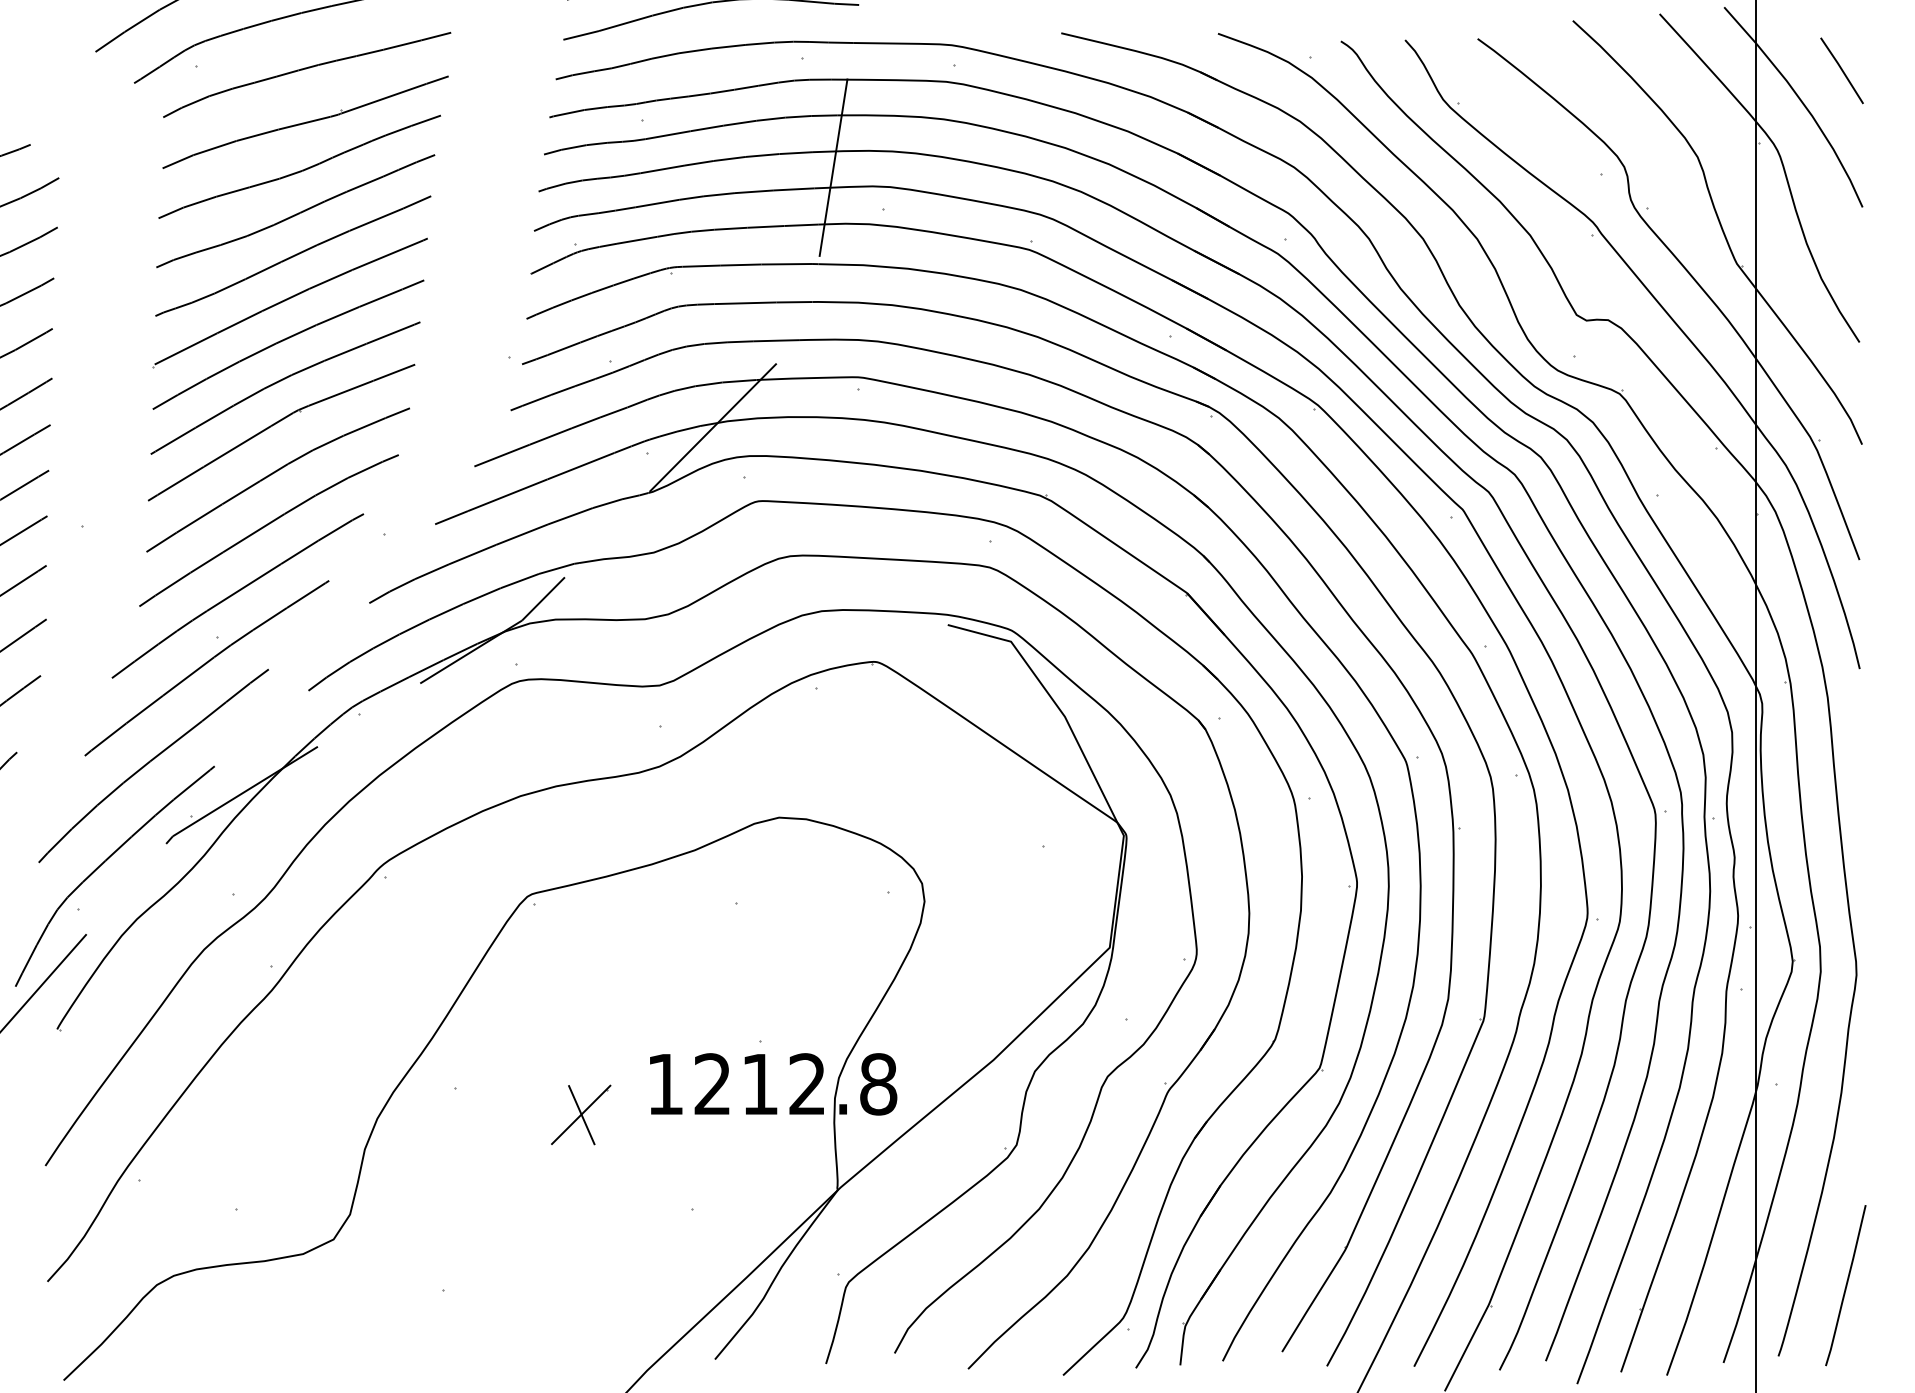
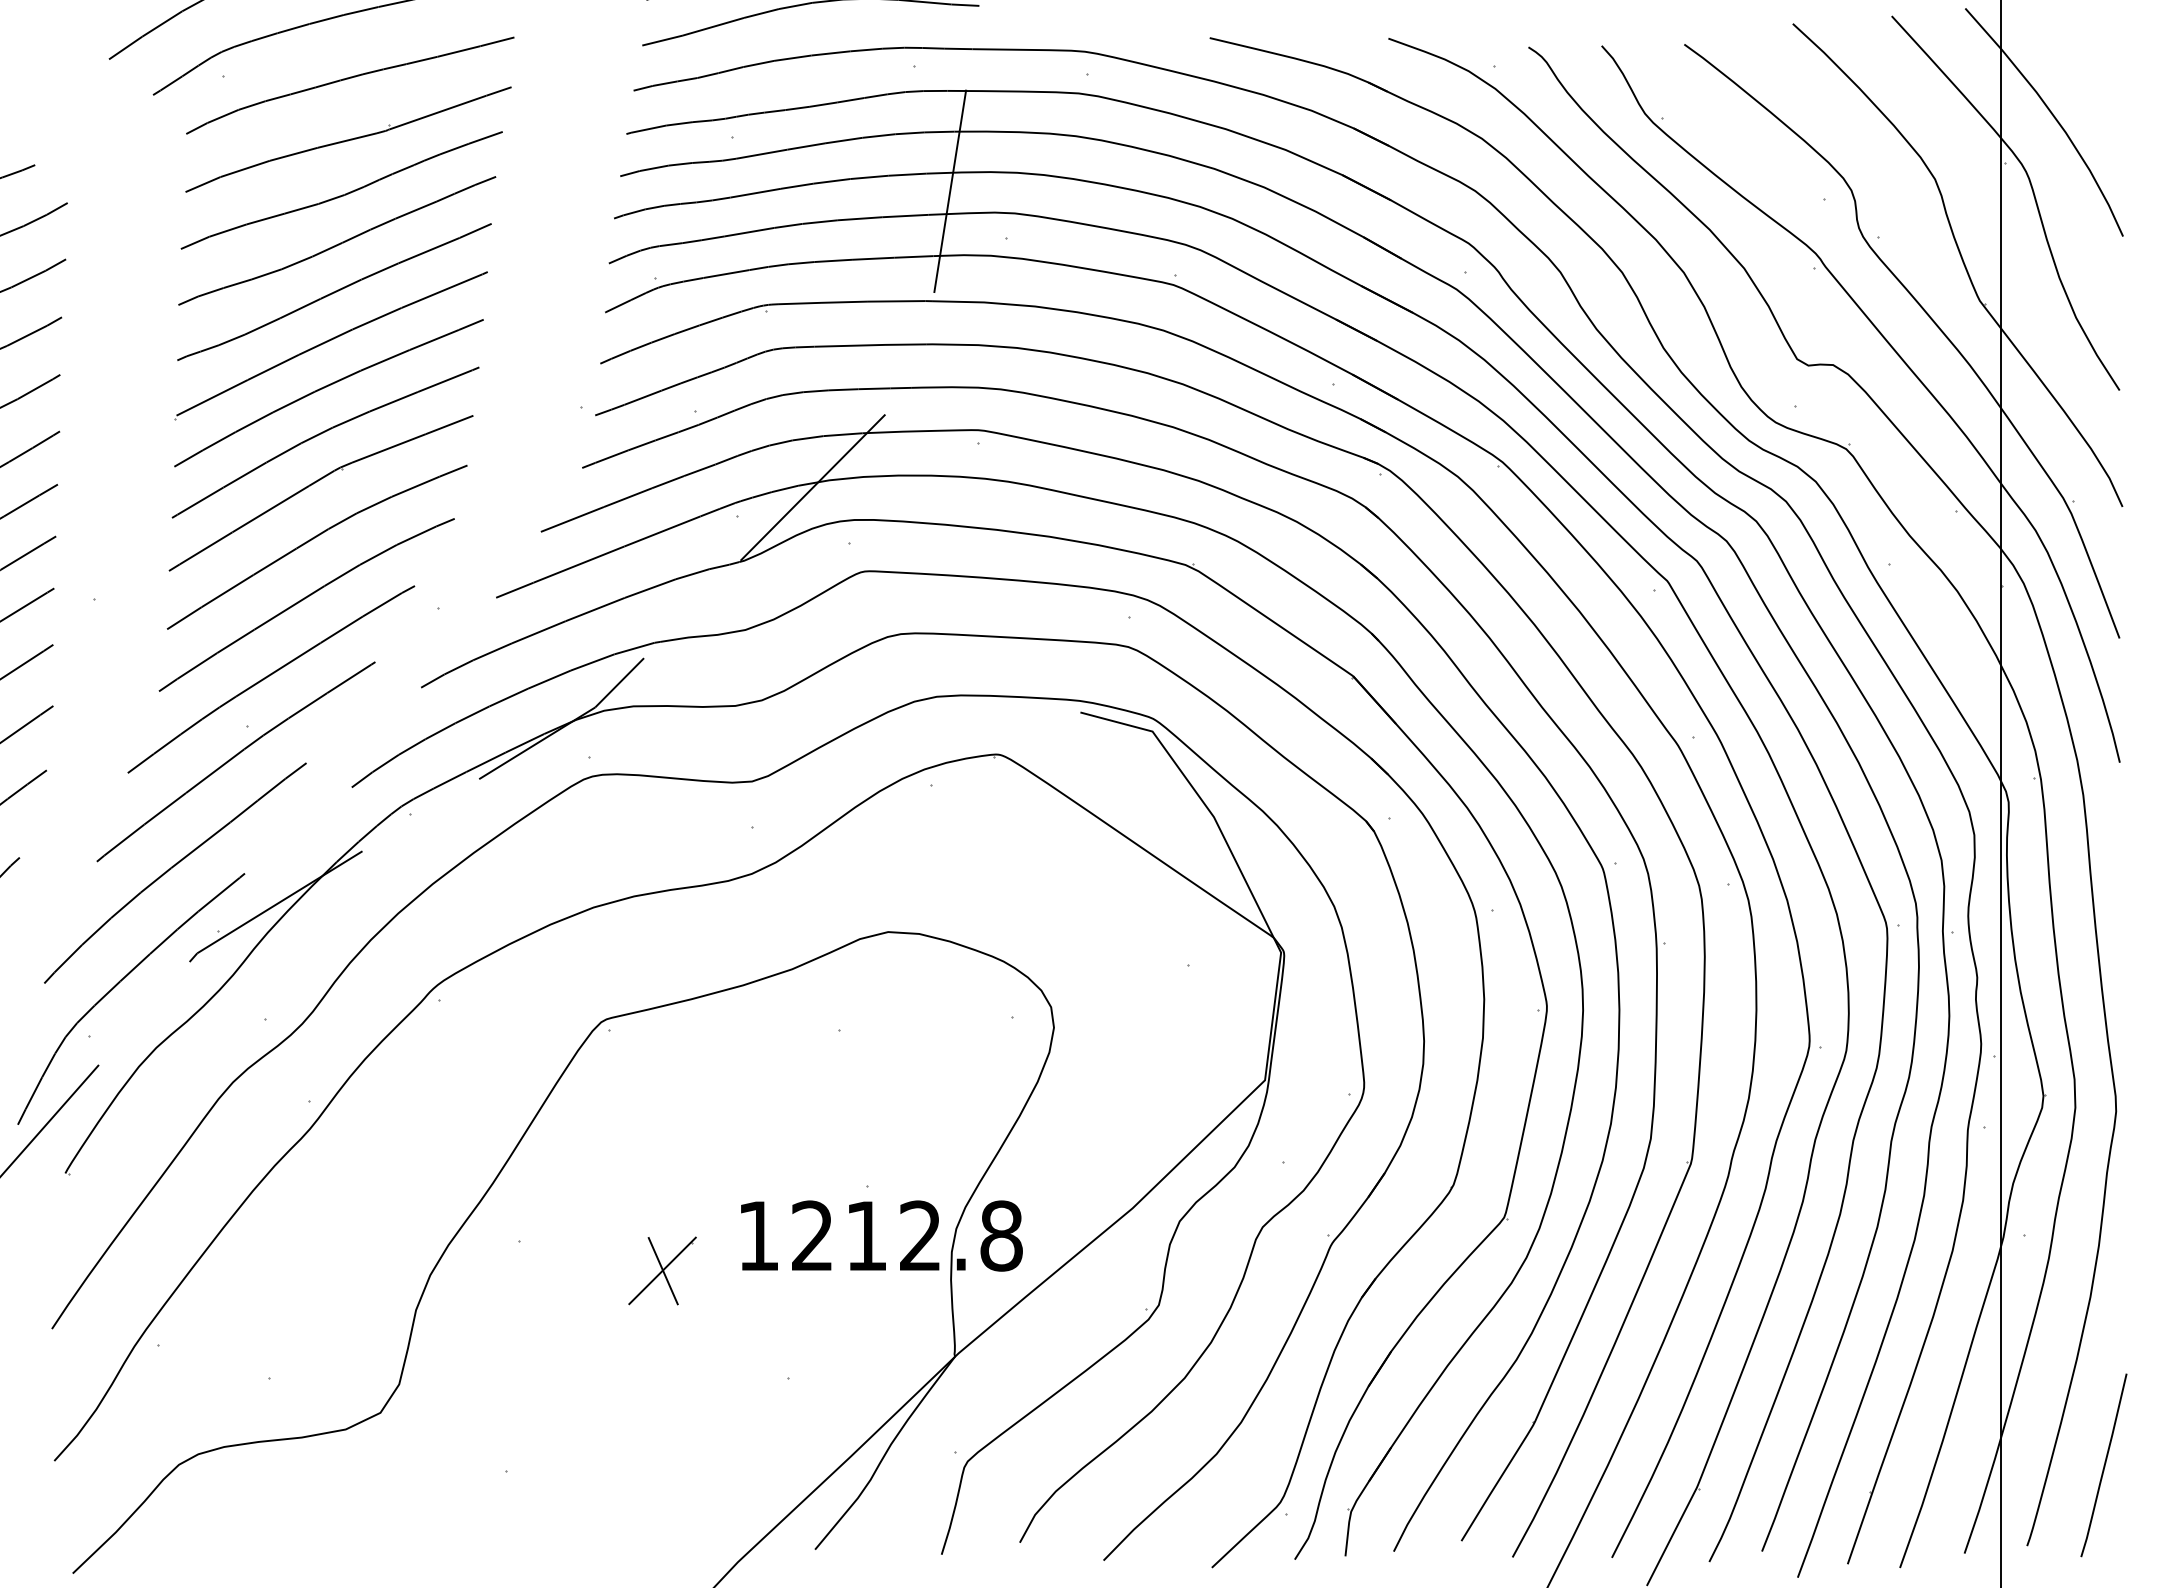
line: (1841, 70) -> (2099, 80), removed

